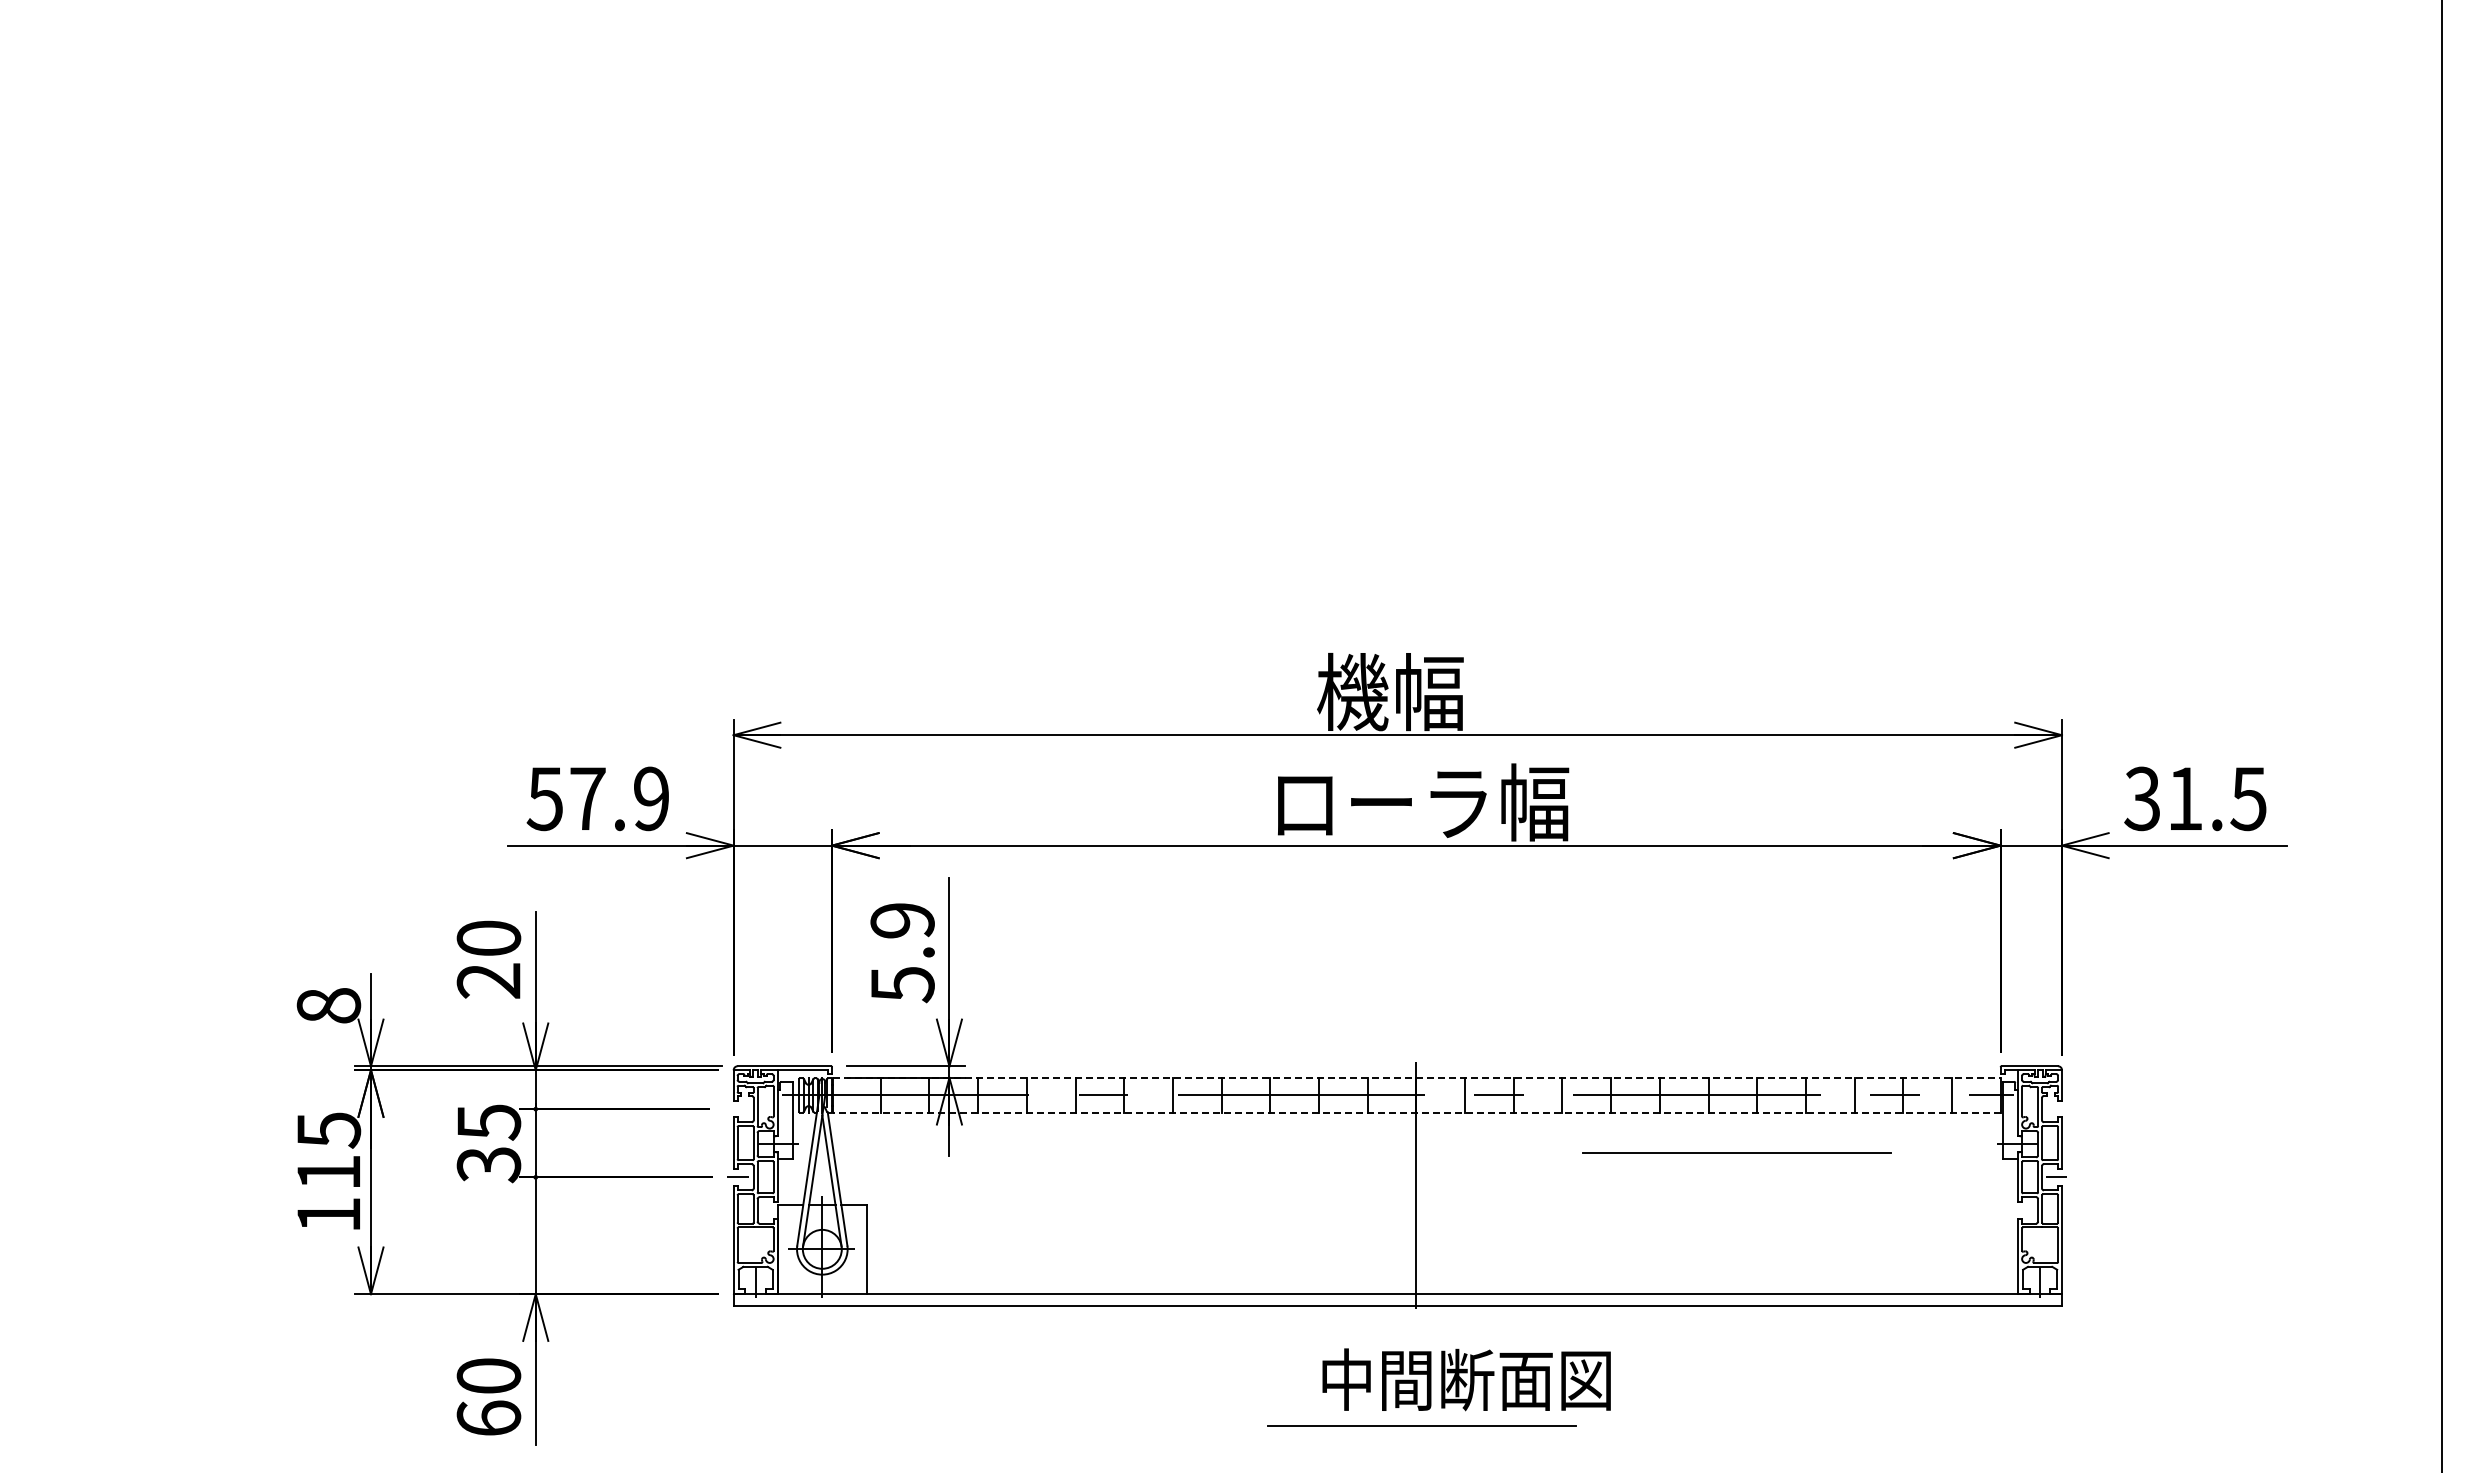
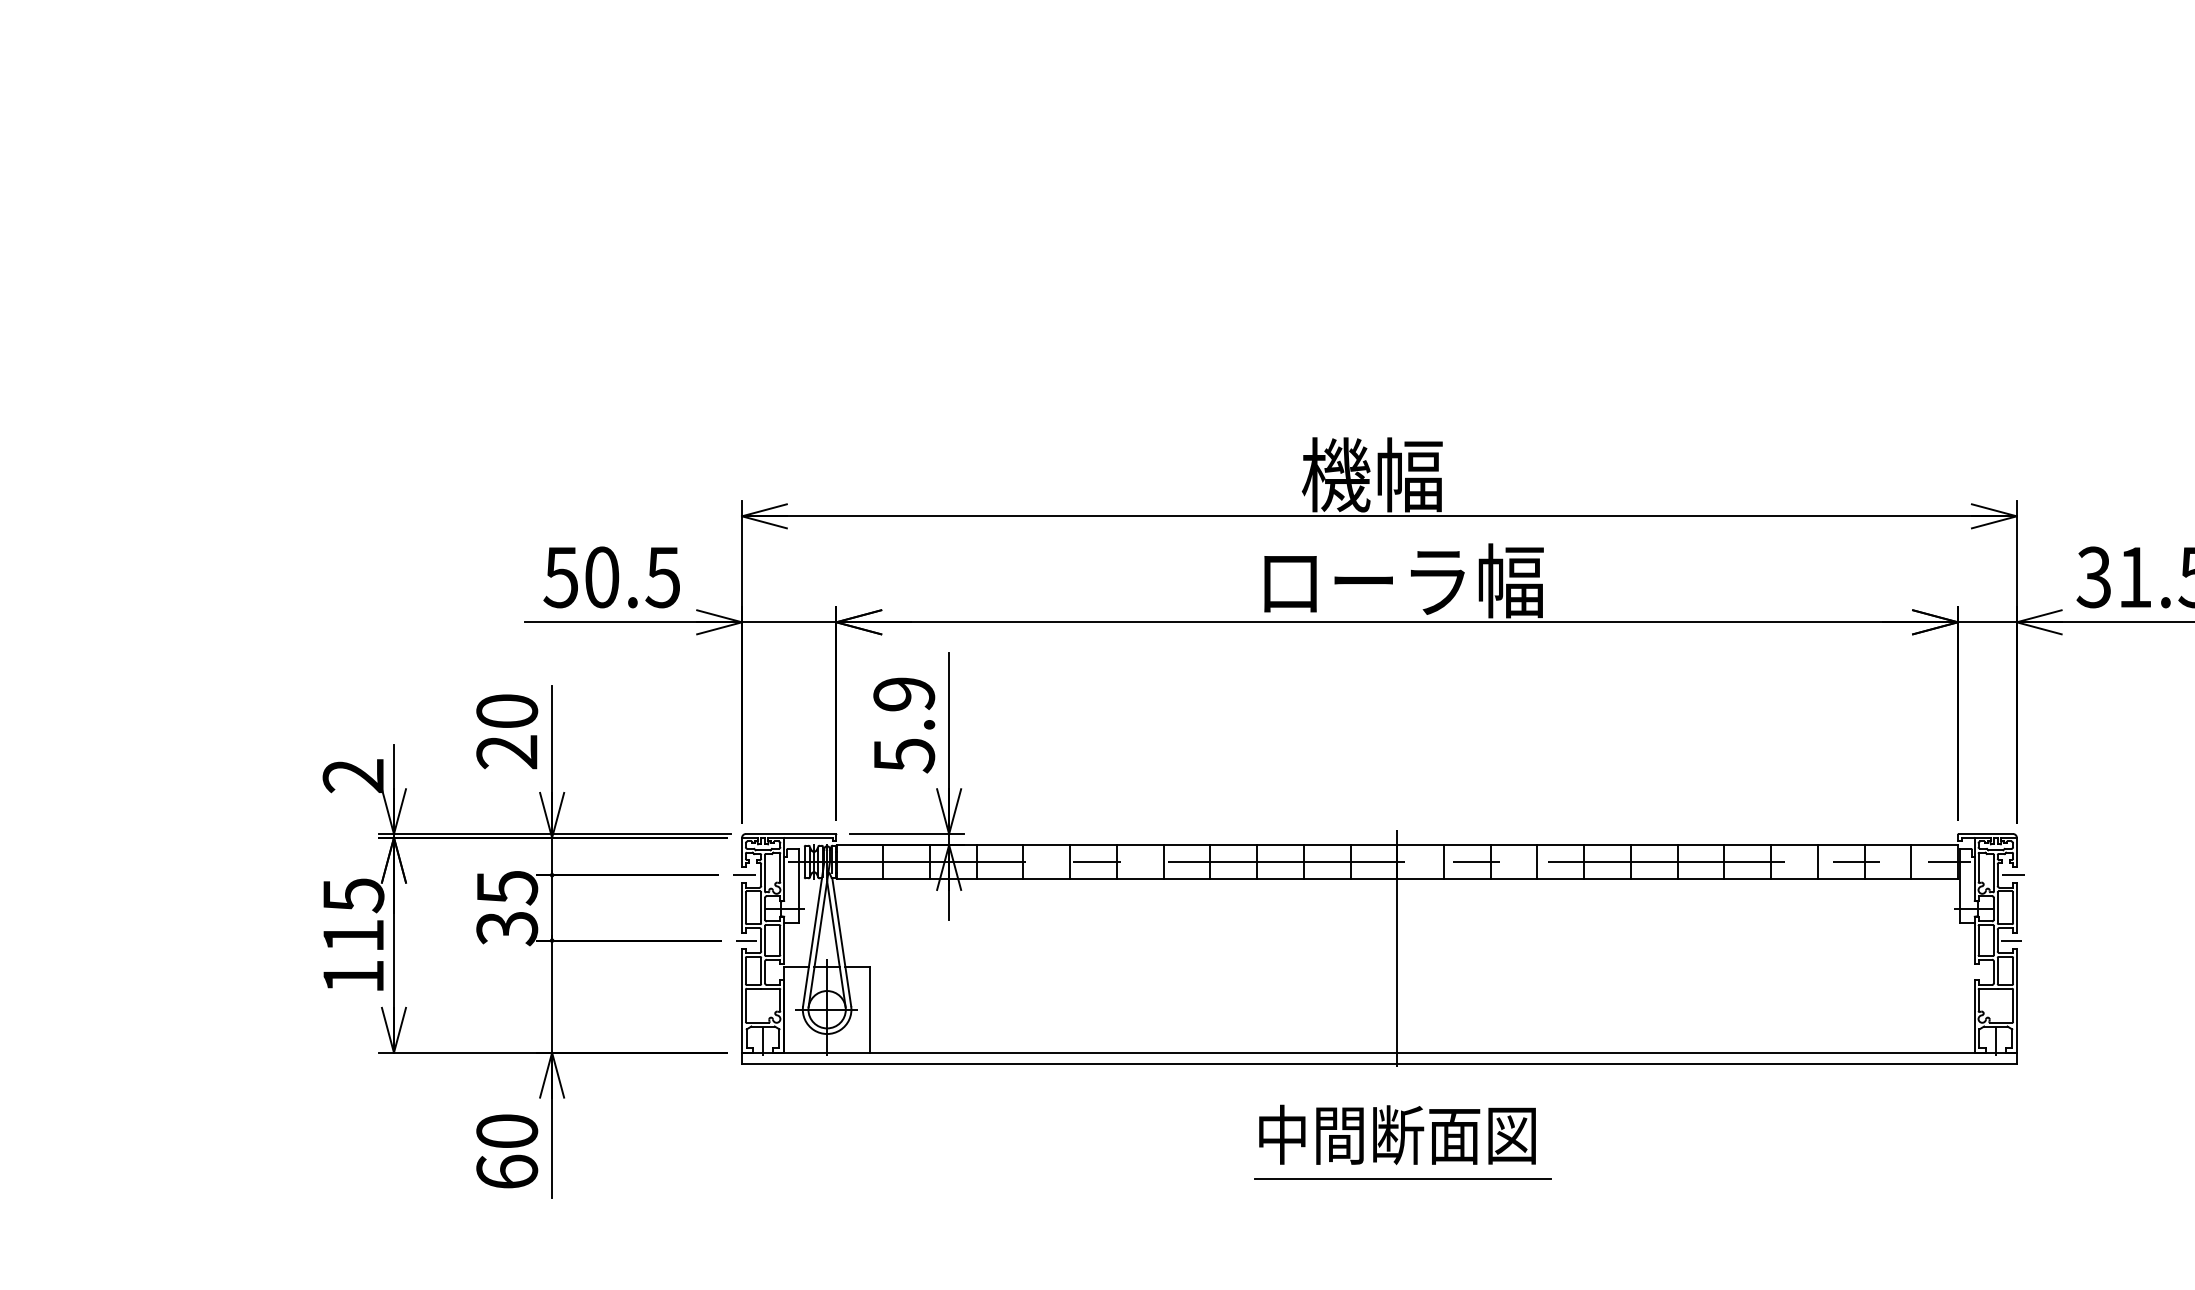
text: (619, 798) -> (632, 577), 57.9 -> 50.5
text: (328, 1005) -> (353, 775), 8 -> 2
line: (1416, 1077) -> (1397, 844), dashed -> solid
line: (736, 1109) -> (744, 875), added
line: (2058, 1109) -> (2013, 875), added
line: (1416, 1113) -> (1397, 879), dashed -> solid
line: (1736, 1152) -> (1704, 916), removed
text: (1466, 1379) -> (1397, 1134), moved

